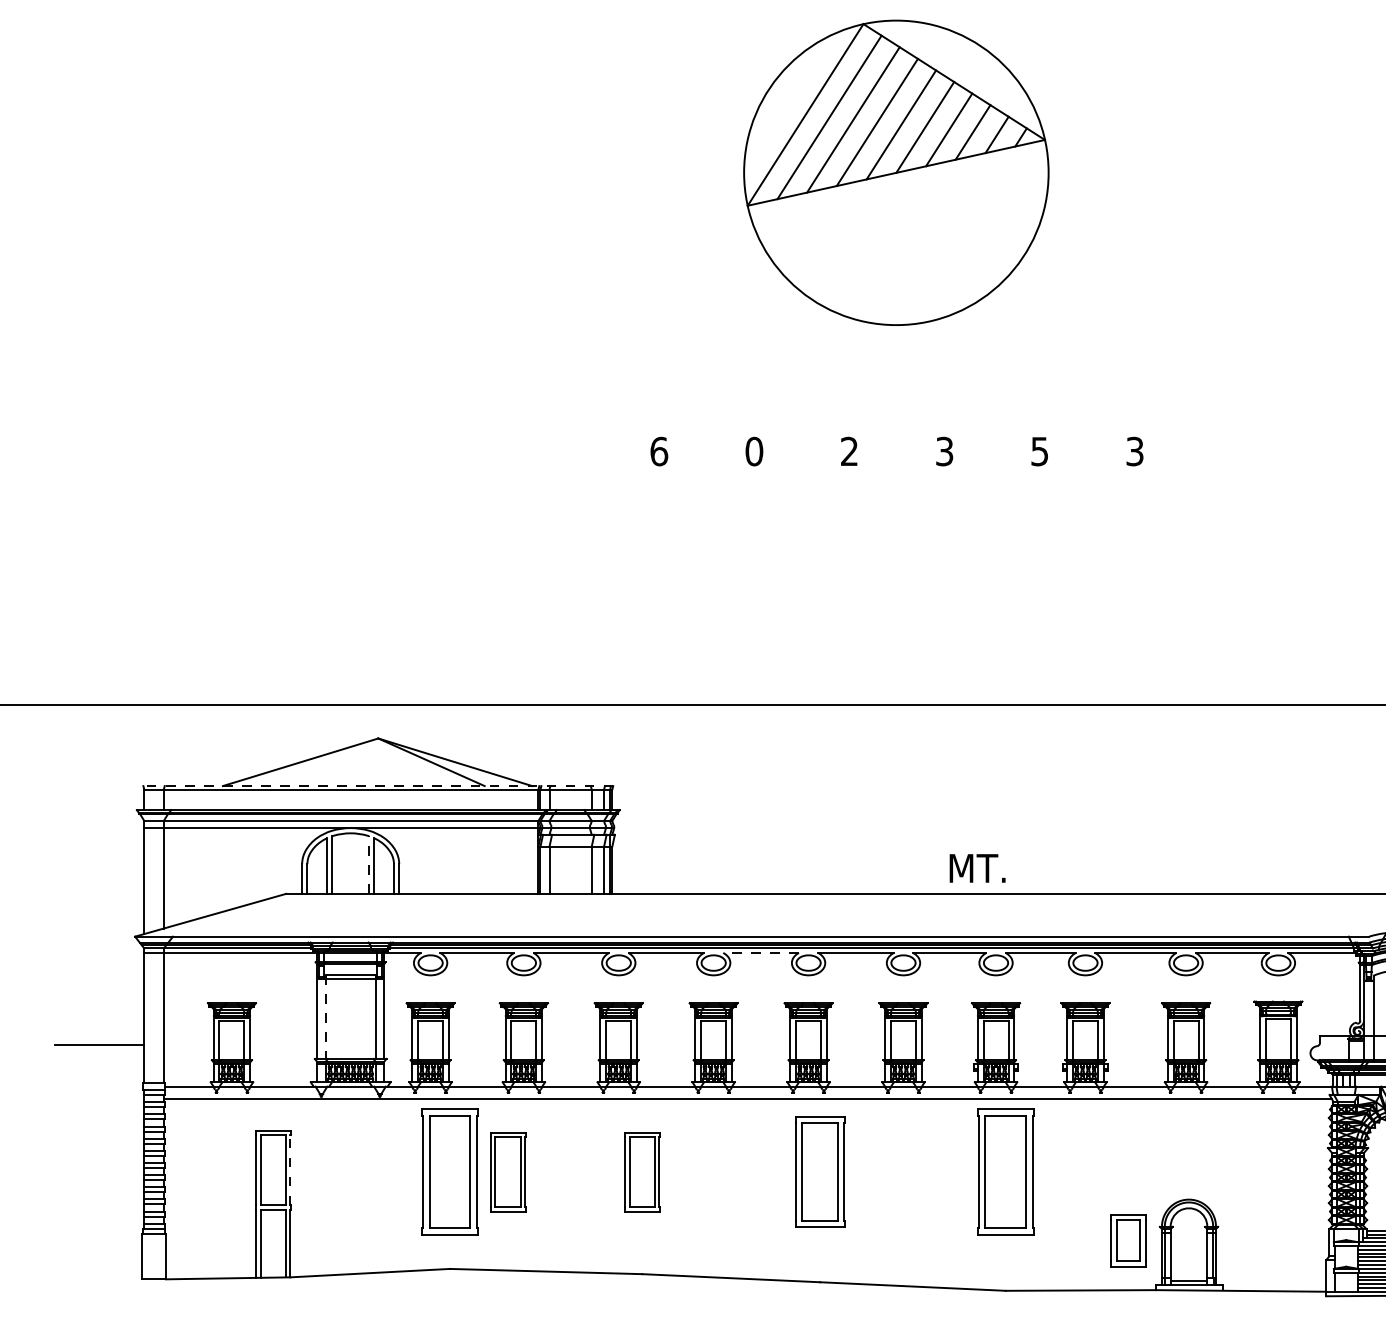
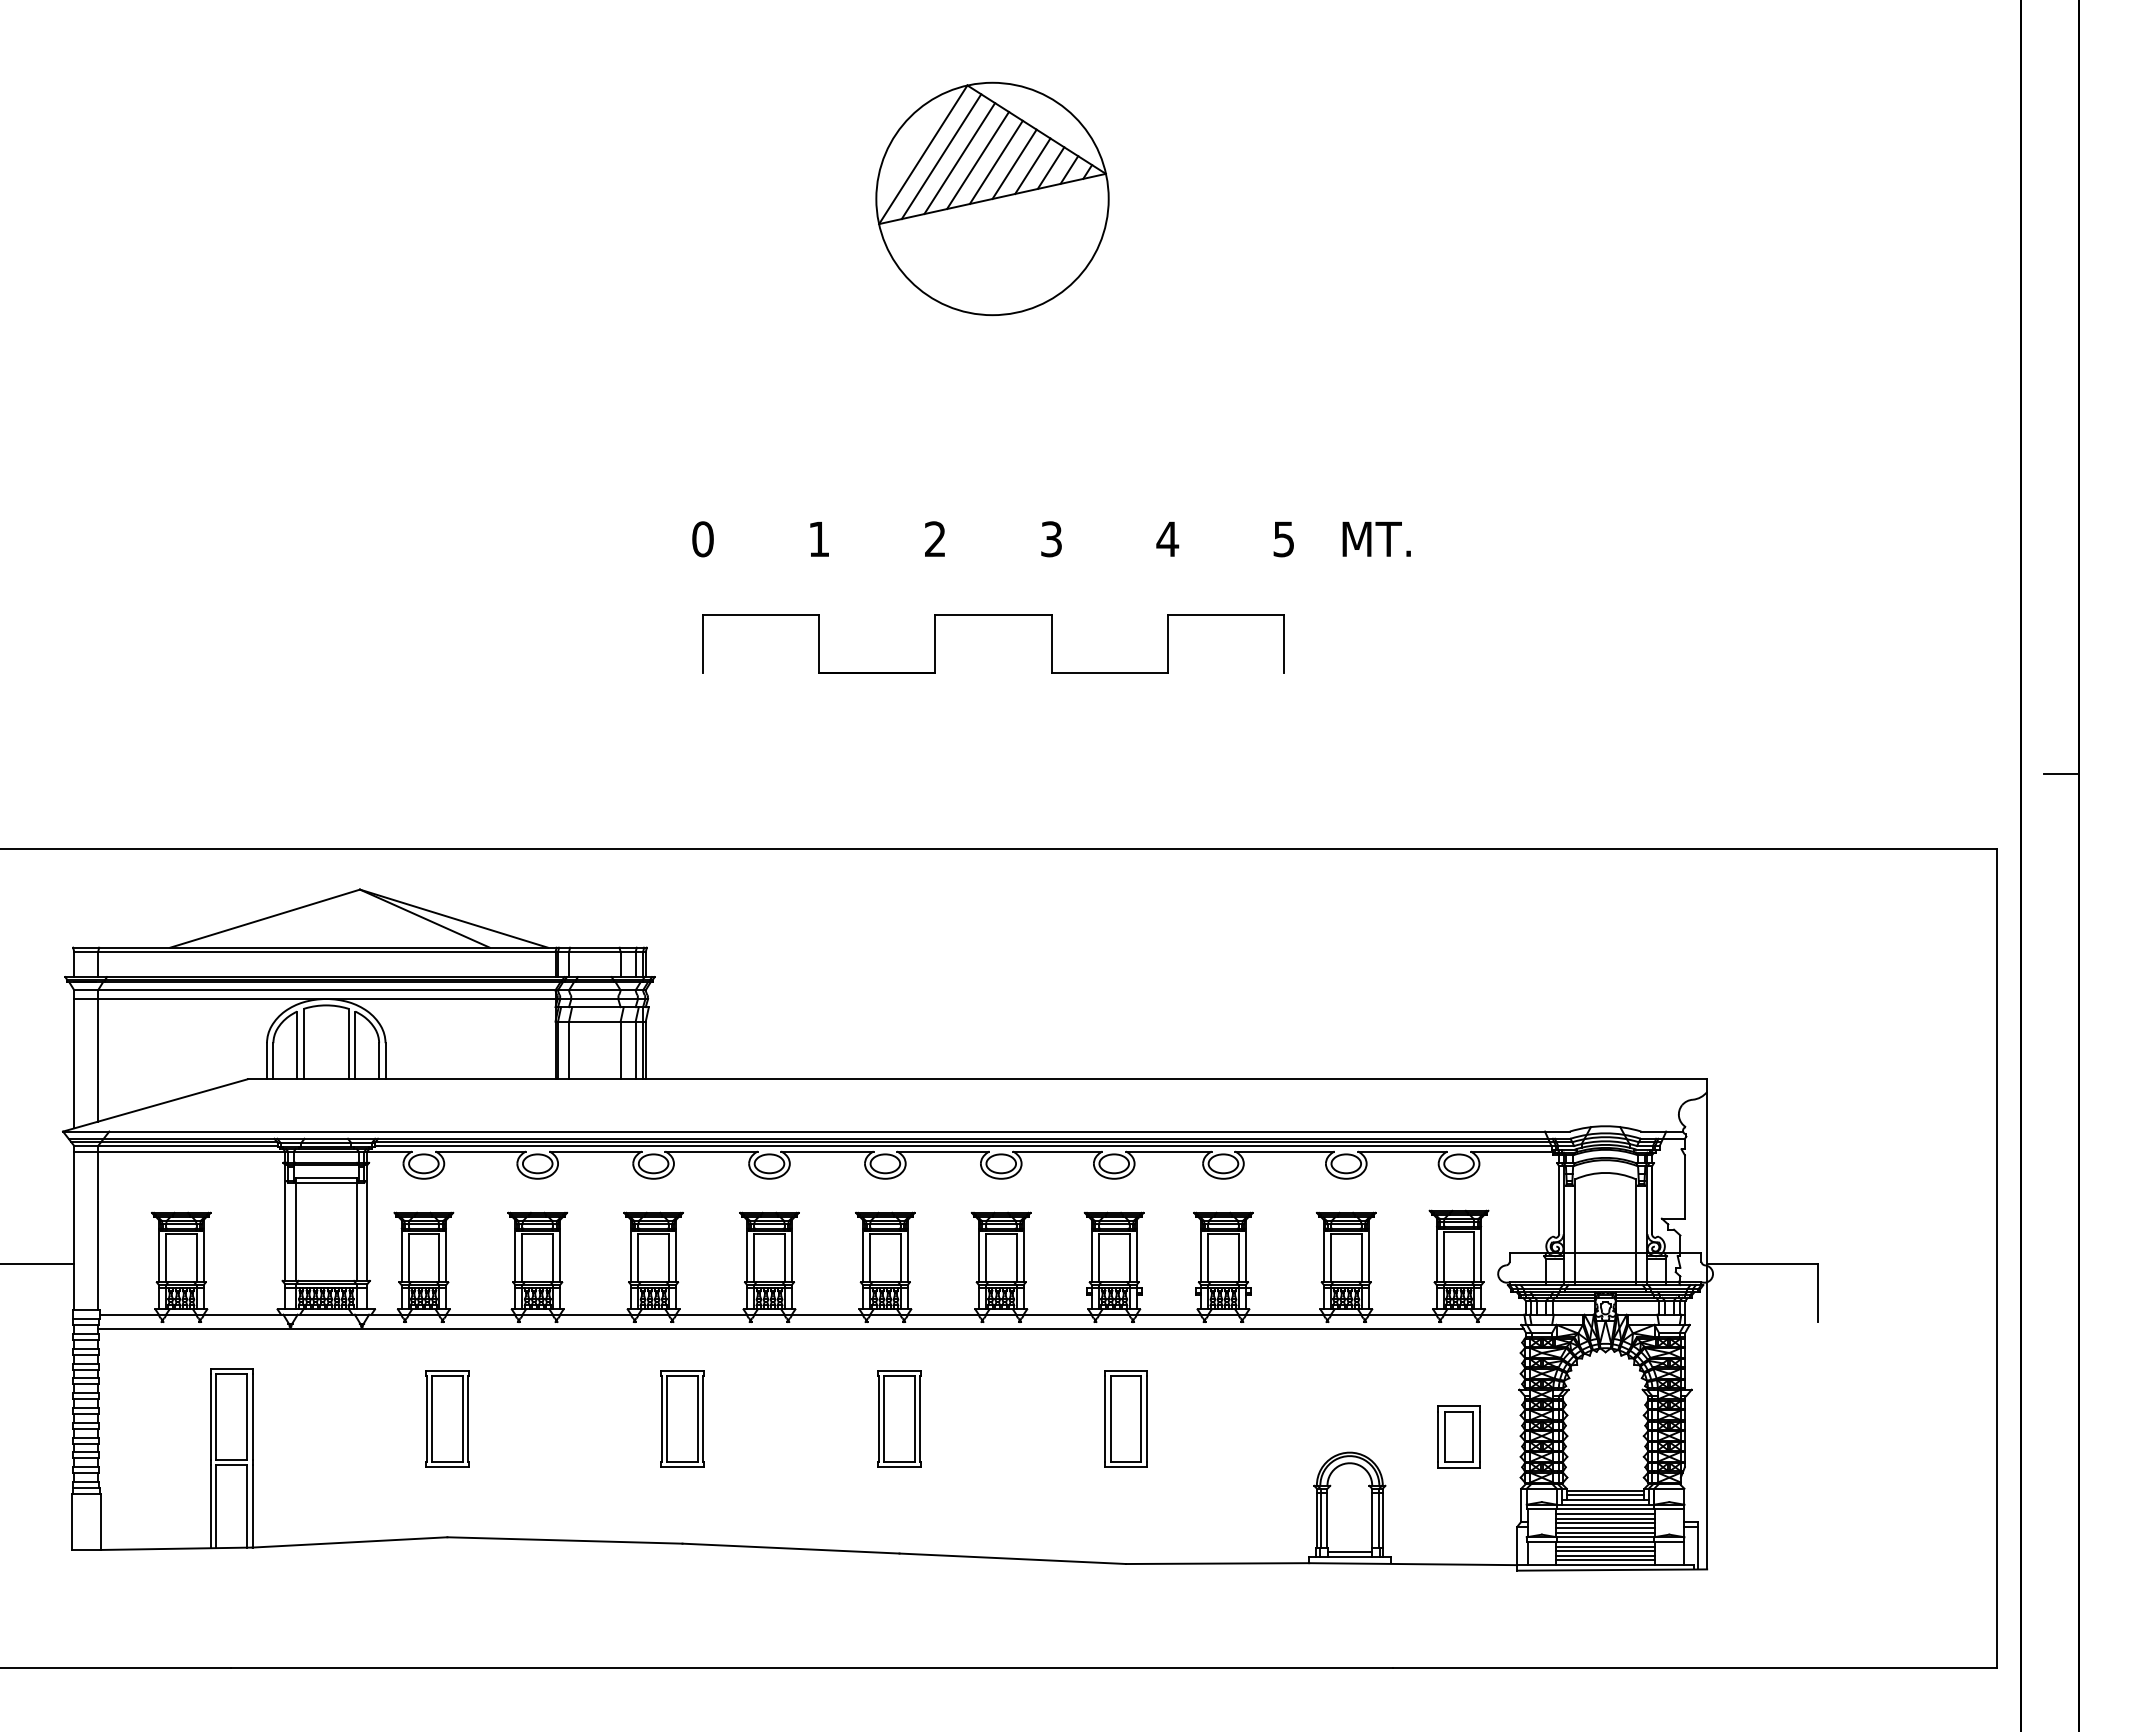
part: (896, 172) -> (992, 198), size x0.62
text: (1135, 450) -> (1284, 538), 3 -> 5
text: (658, 451) -> (702, 539), 6 -> 0
text: (753, 451) -> (818, 539), 0 -> 1
text: (1039, 451) -> (1167, 539), 5 -> 4
part: (897, 513) -> (993, 615), added
line: (378, 785) -> (360, 947), dashed -> solid
line: (368, 864) -> (348, 1043), dashed -> solid
text: (977, 867) -> (1376, 538), moved
line: (760, 952) -> (826, 1151), dashed -> solid
line: (325, 1017) -> (295, 1230), dashed -> solid
line: (290, 1170) -> (252, 1416), dashed -> solid
part: (449, 1171) -> (447, 1418), size x0.62
part: (508, 1171) -> (518, 1418), removed
part: (820, 1171) -> (899, 1418), size x0.71
part: (1005, 1171) -> (1125, 1418), size x0.62
part: (1128, 1240) -> (1458, 1436), moved

